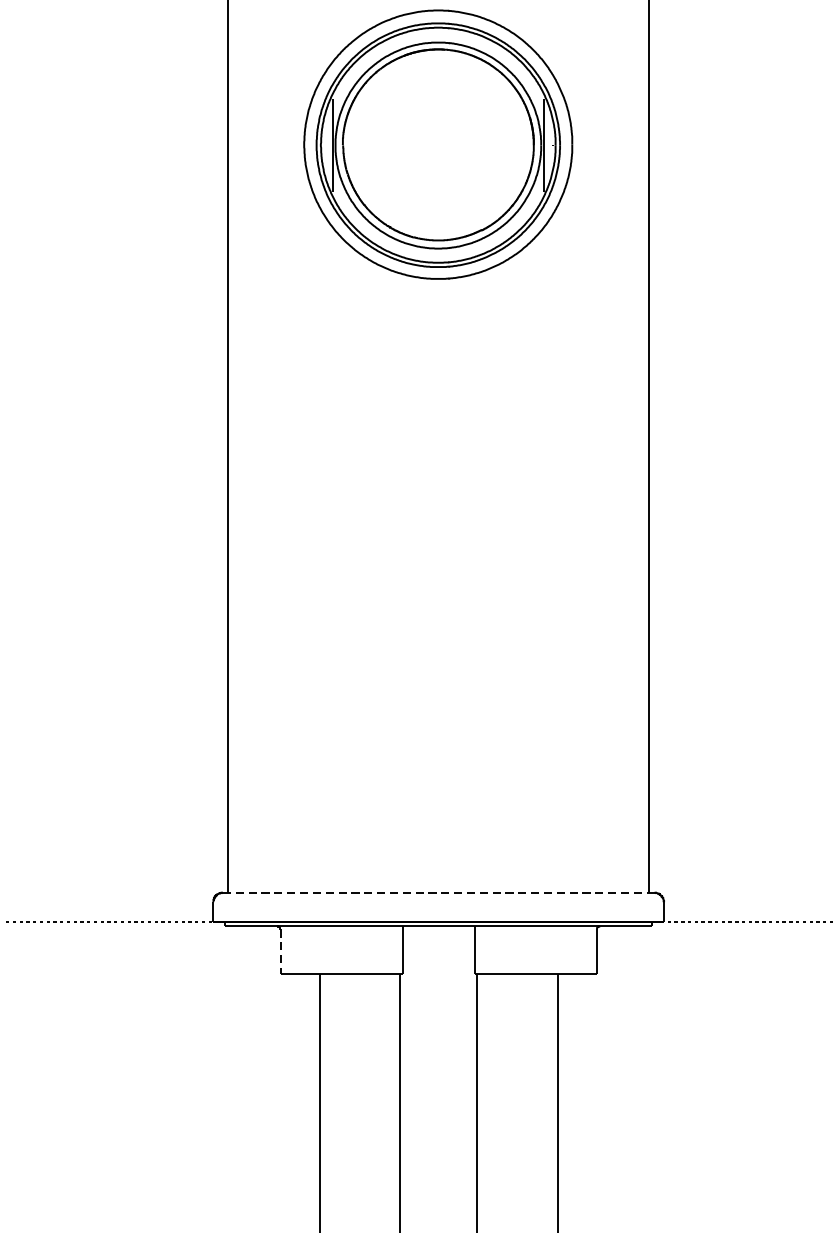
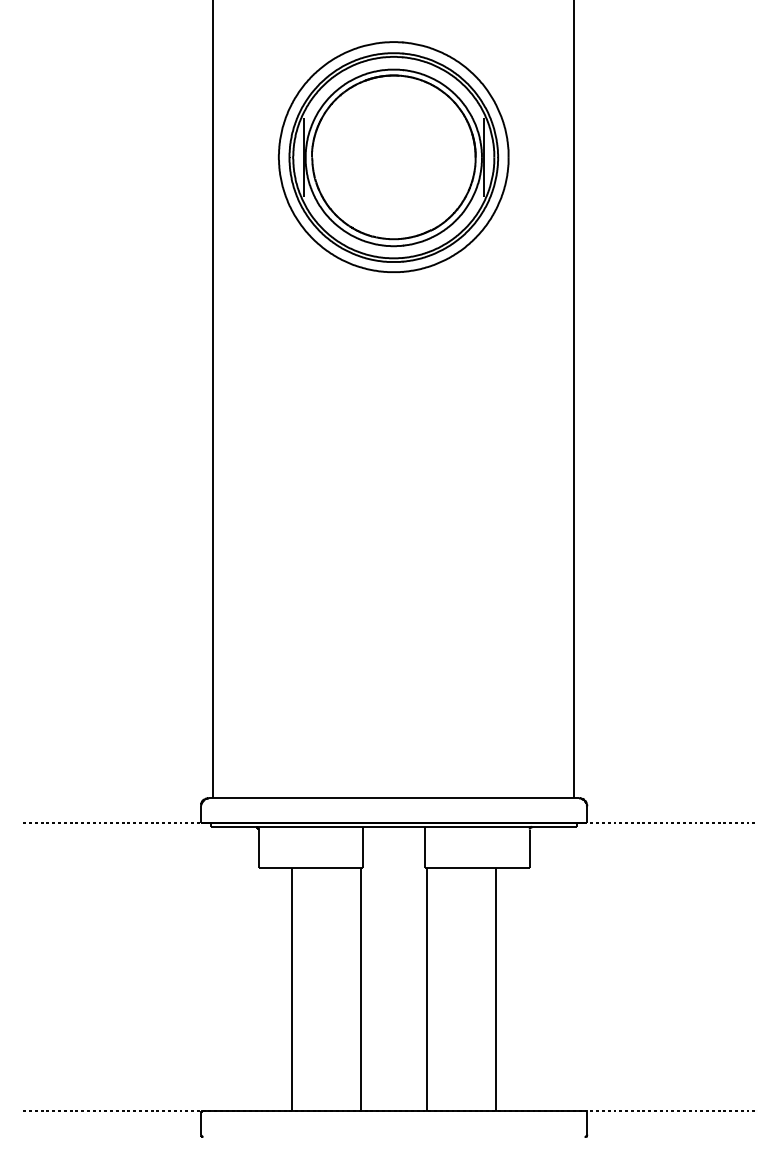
line: (439, 893) -> (394, 798), dashed -> solid
line: (280, 952) -> (258, 849), dashed -> solid

